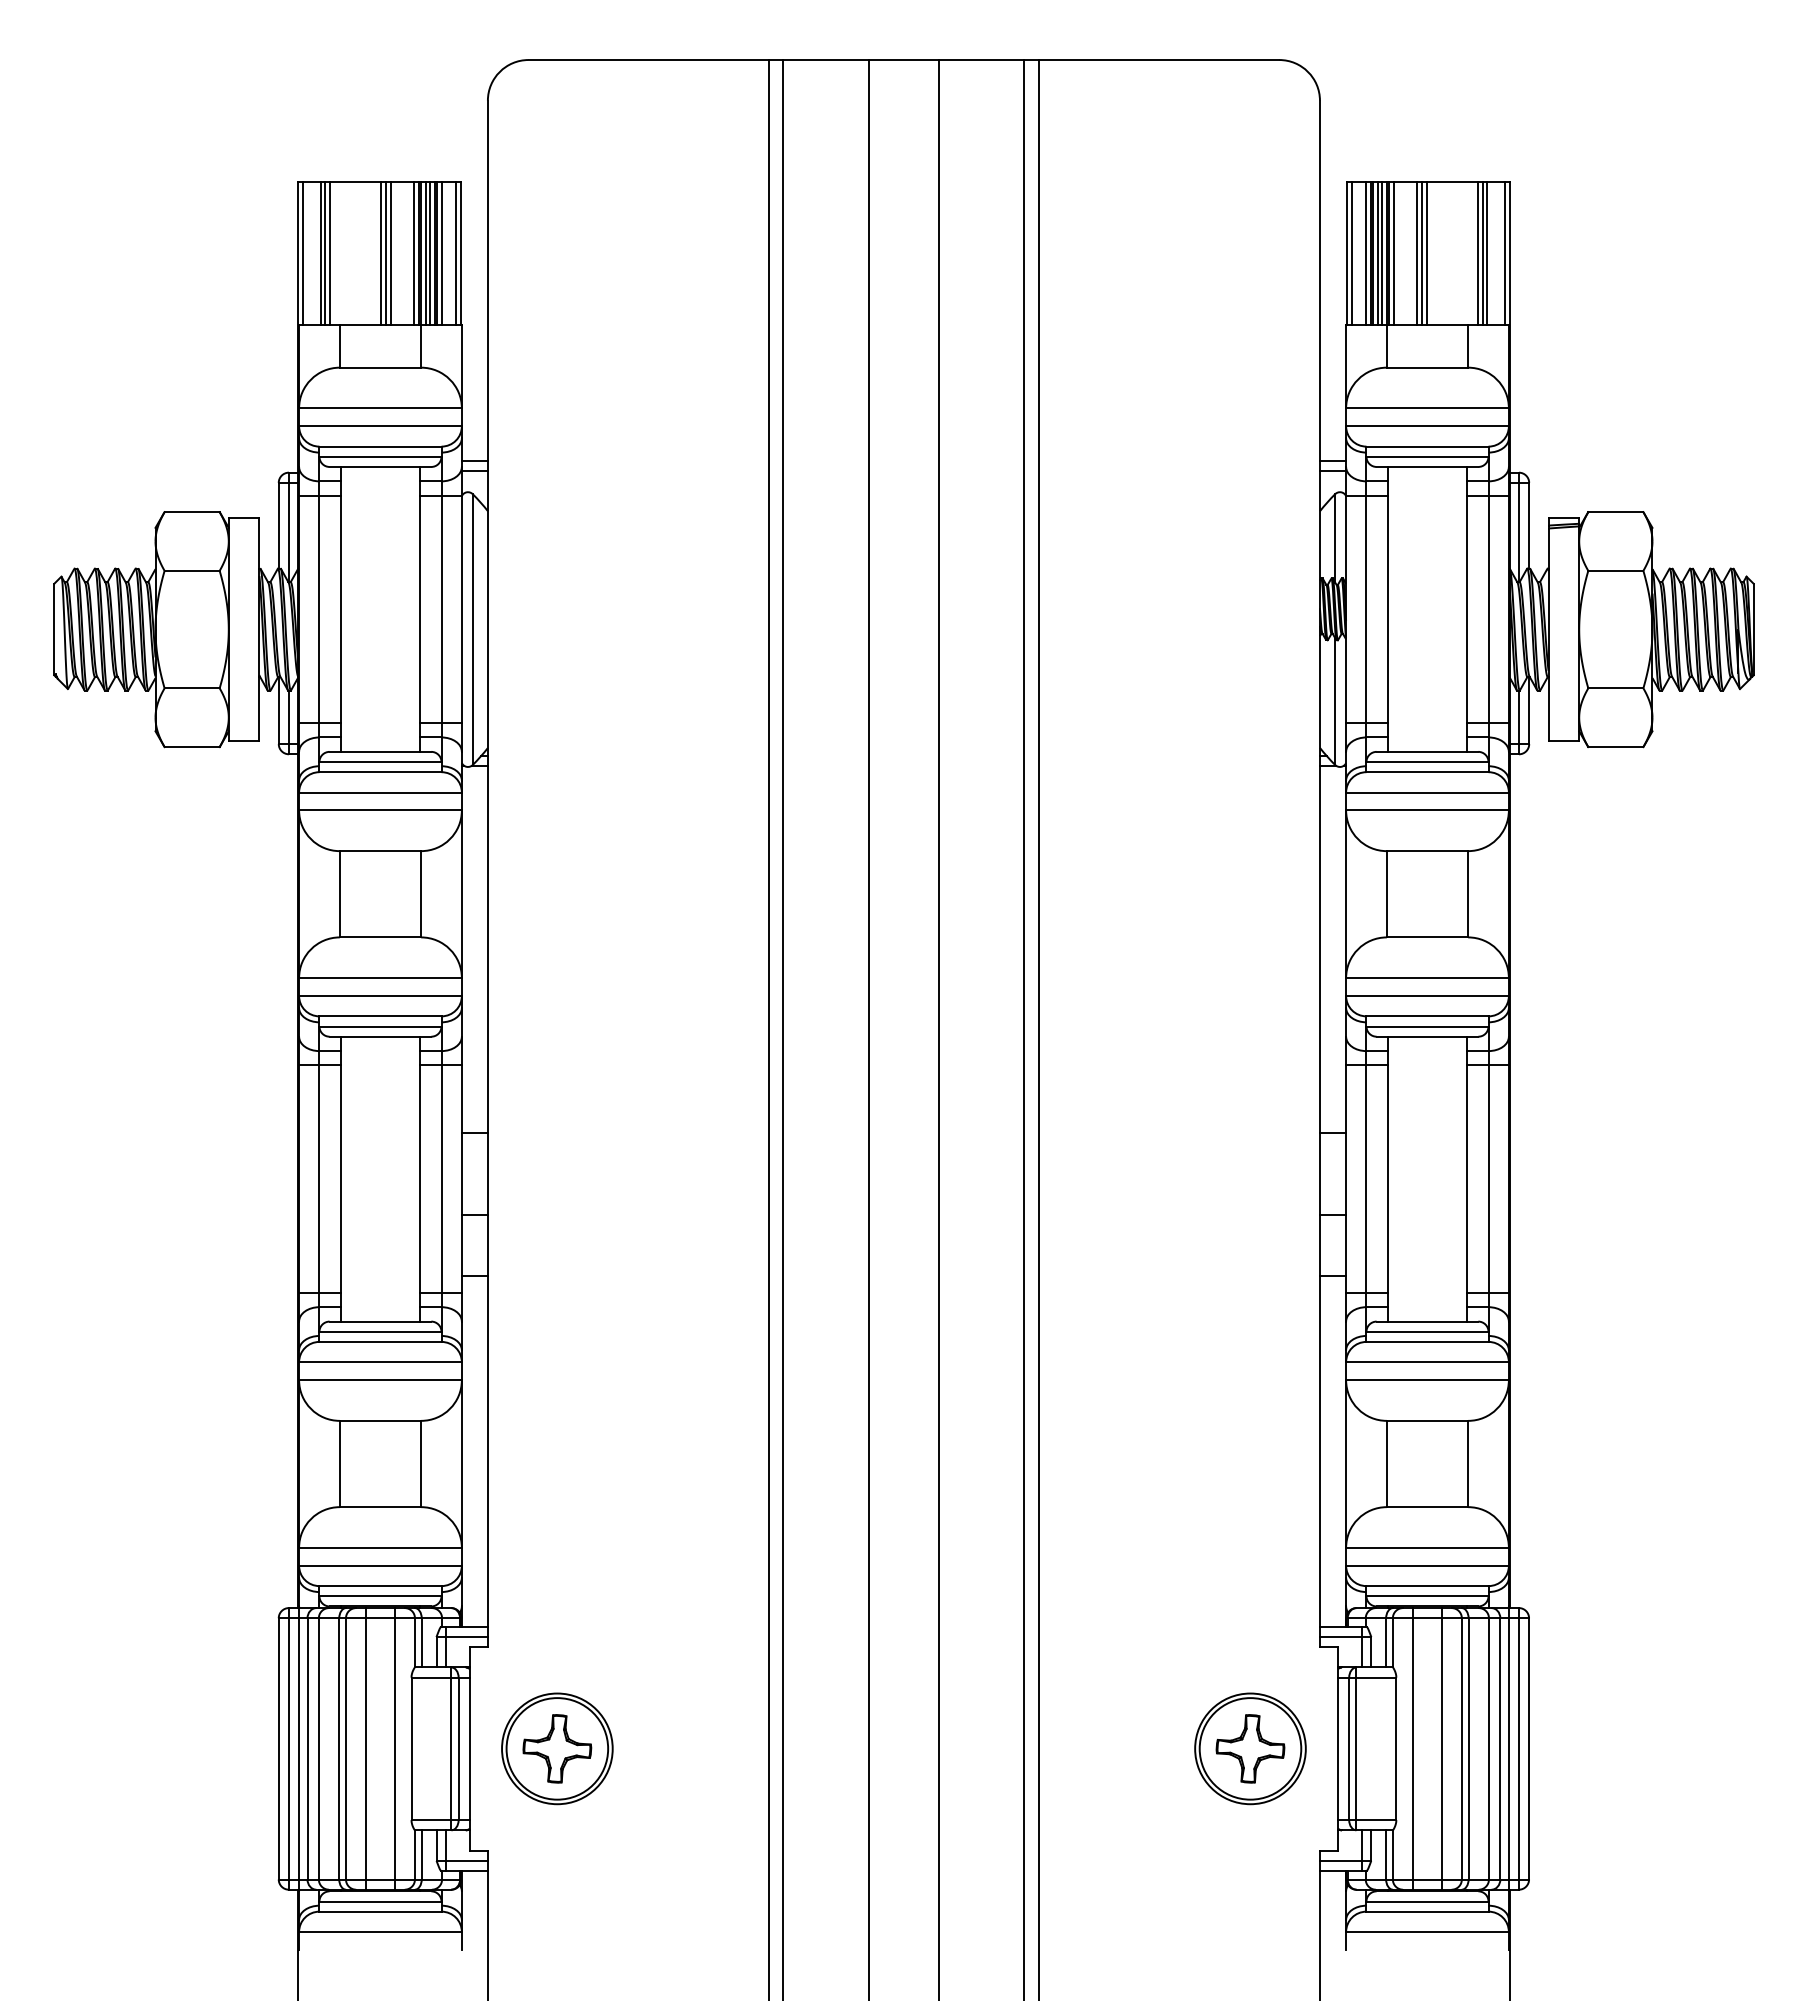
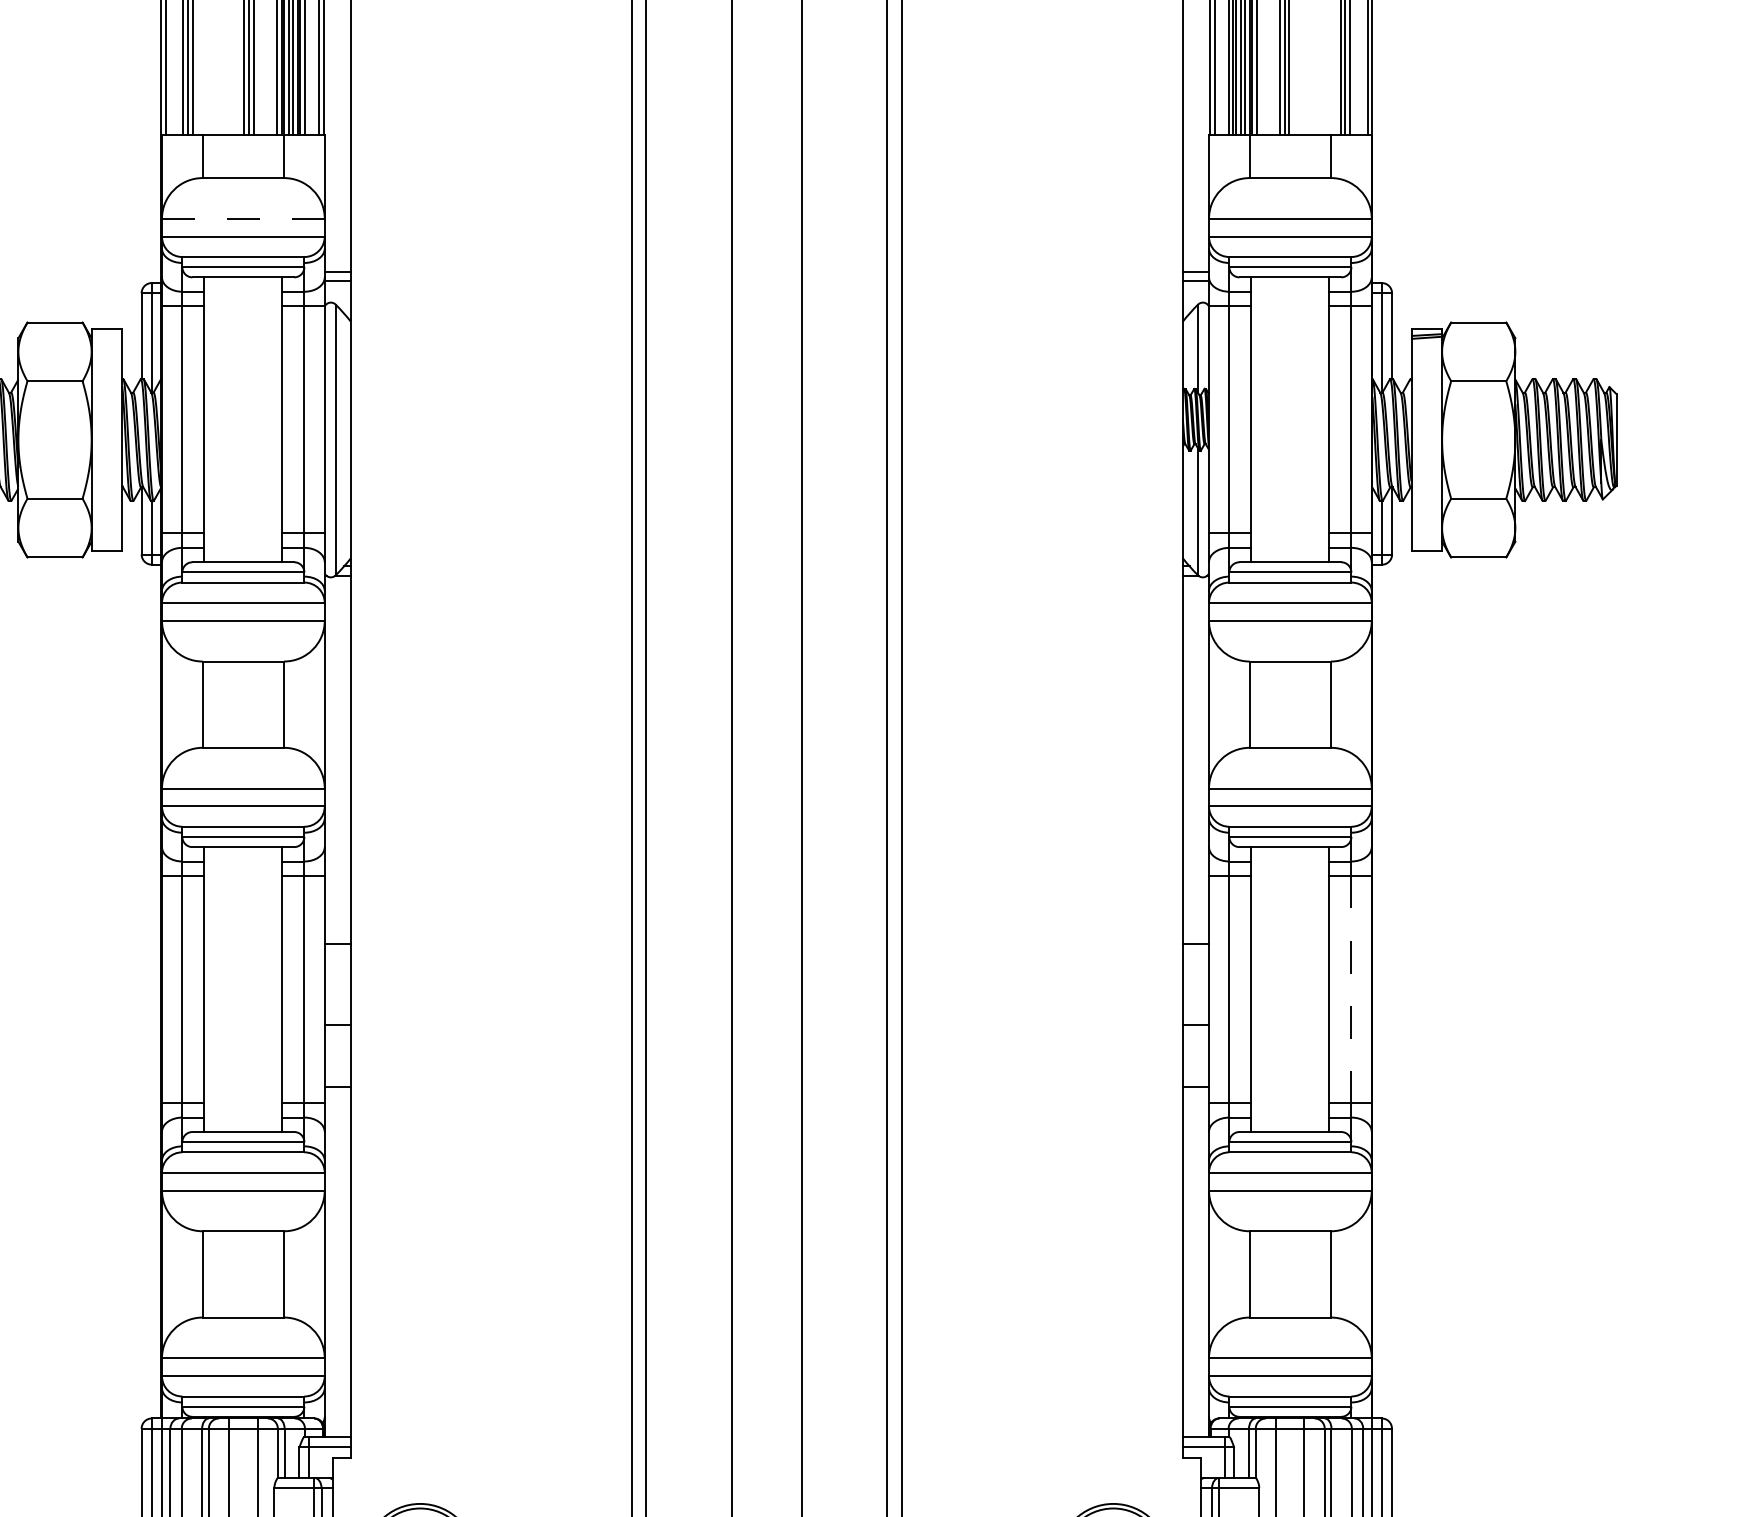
line: (379, 408) -> (242, 218), solid -> dashed
line: (1488, 1179) -> (1351, 989), solid -> dashed

